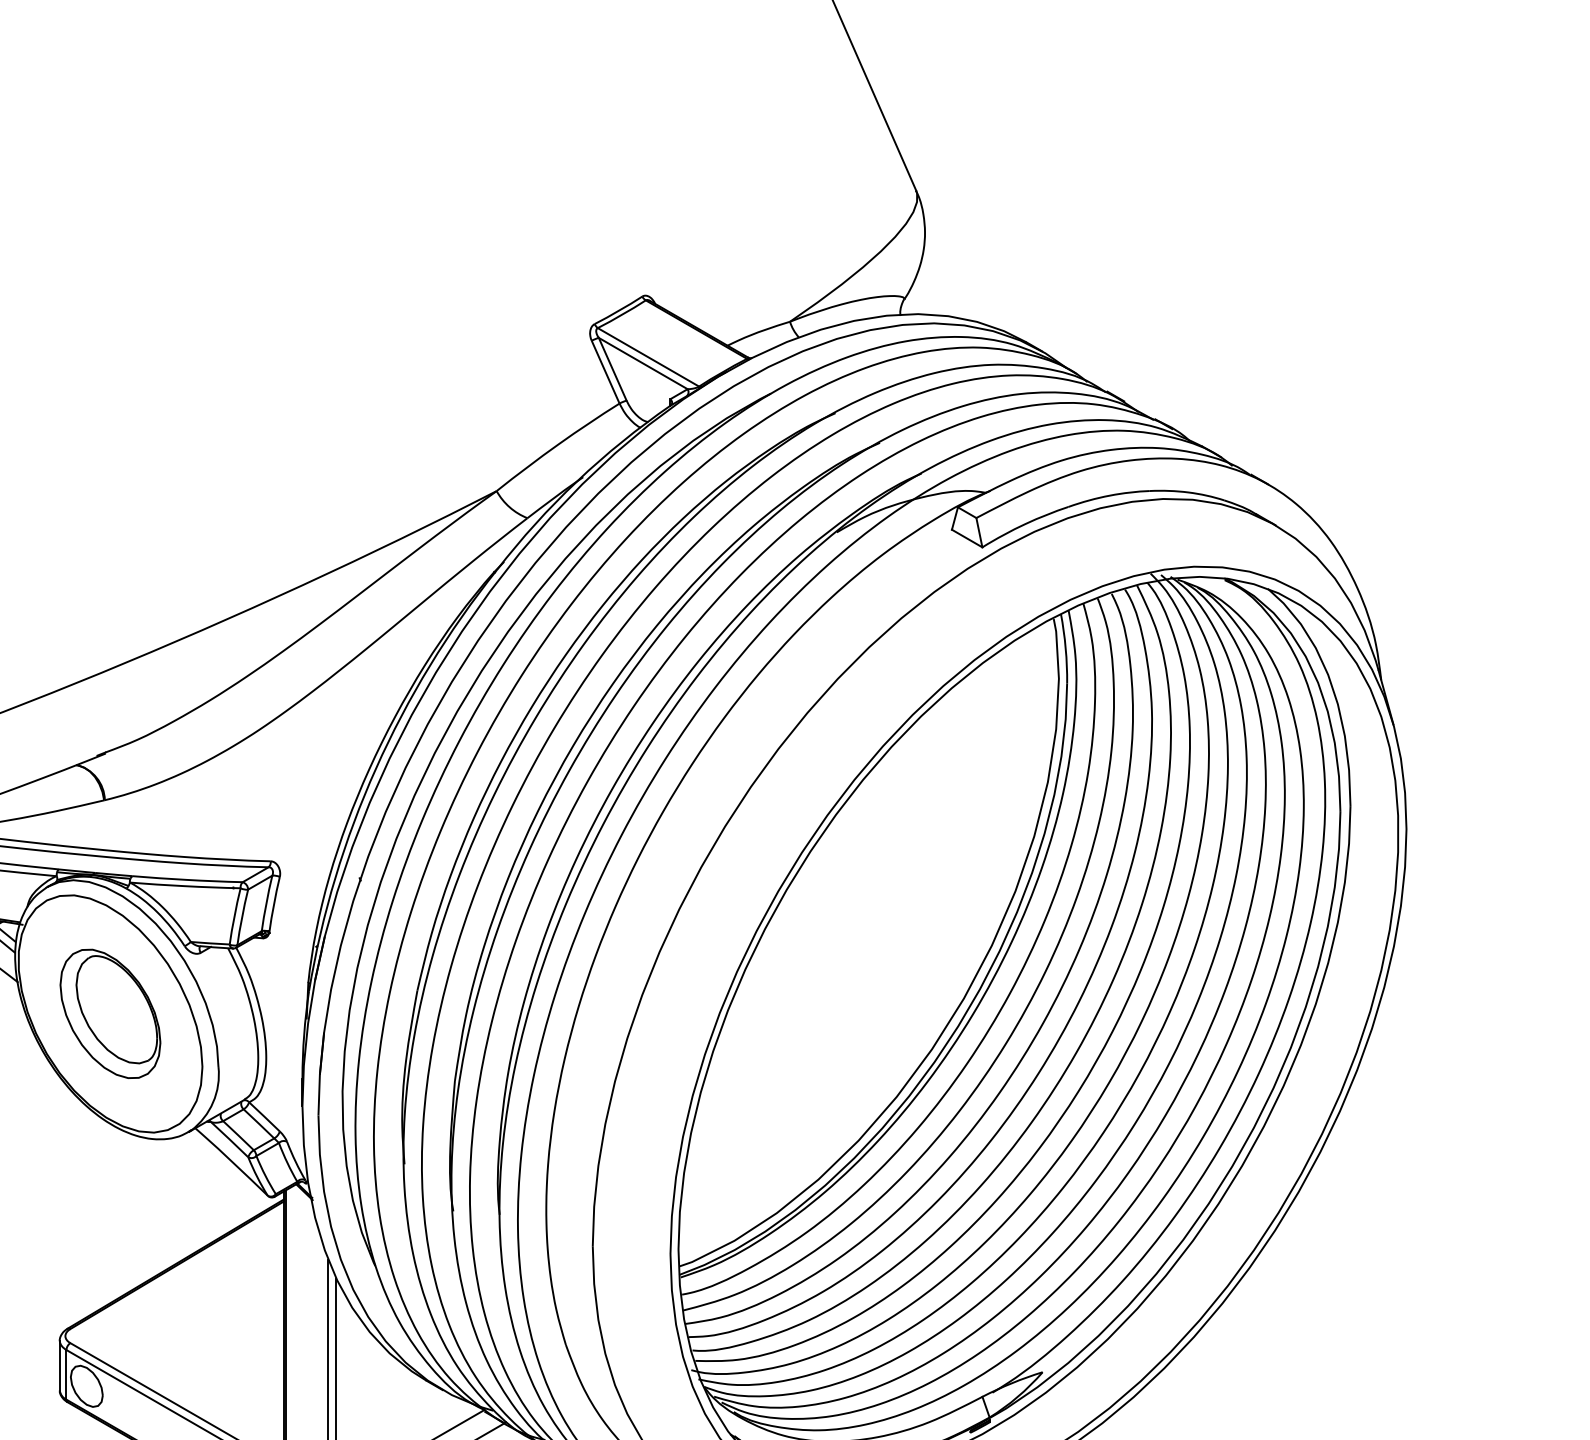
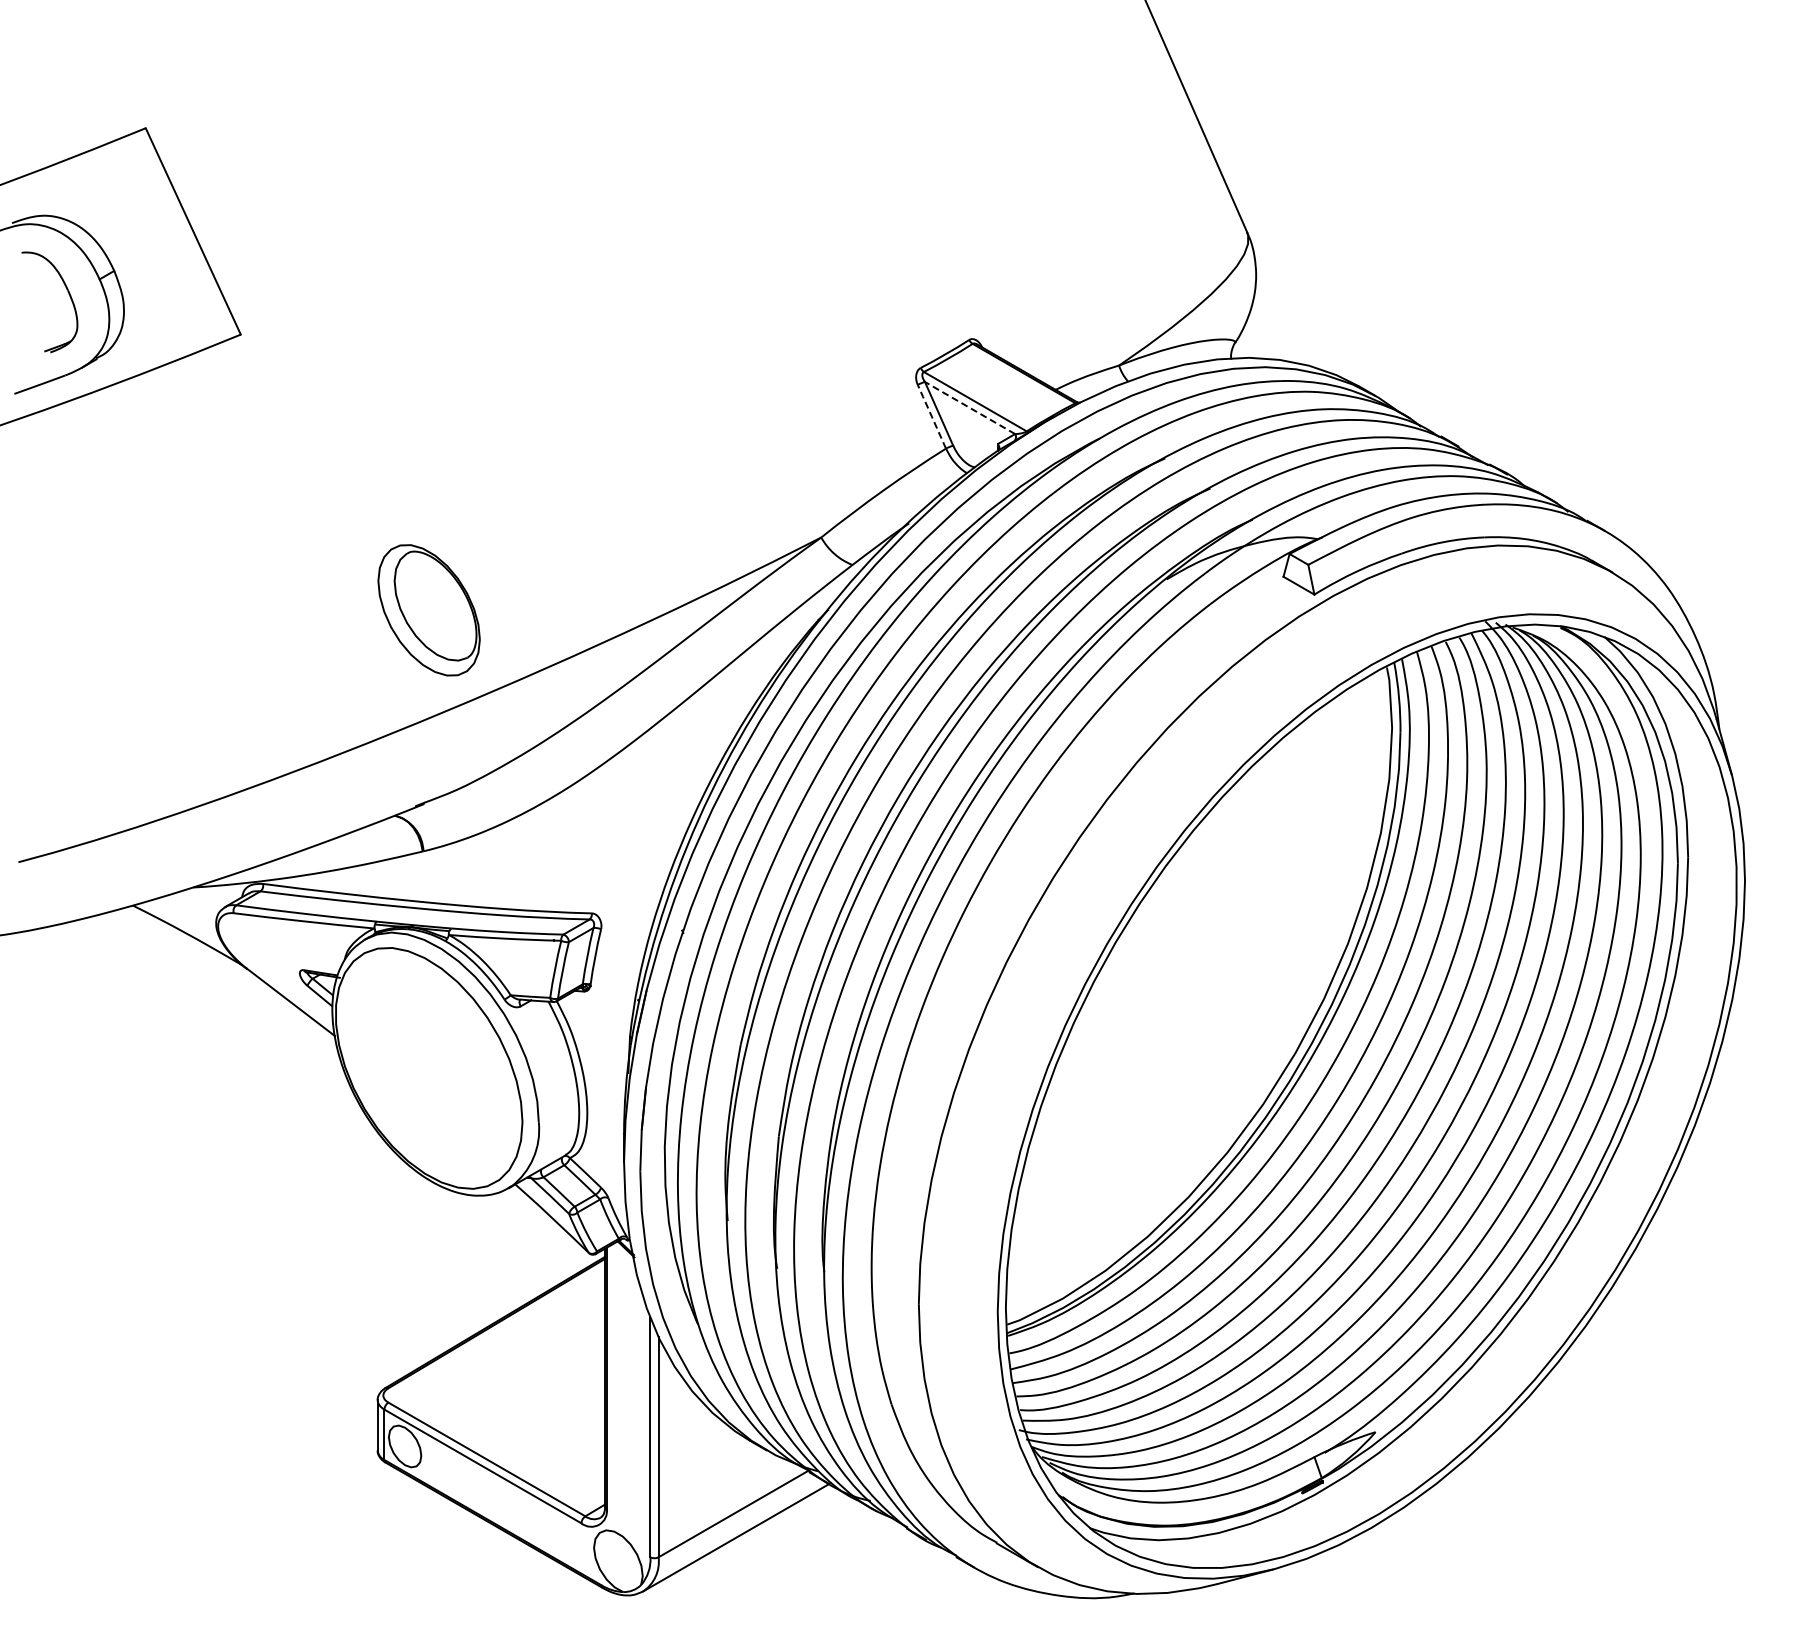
line: (642, 363) -> (969, 407), solid -> dashed
line: (605, 371) -> (931, 416), solid -> dashed
part: (109, 1014) -> (428, 610), moved

